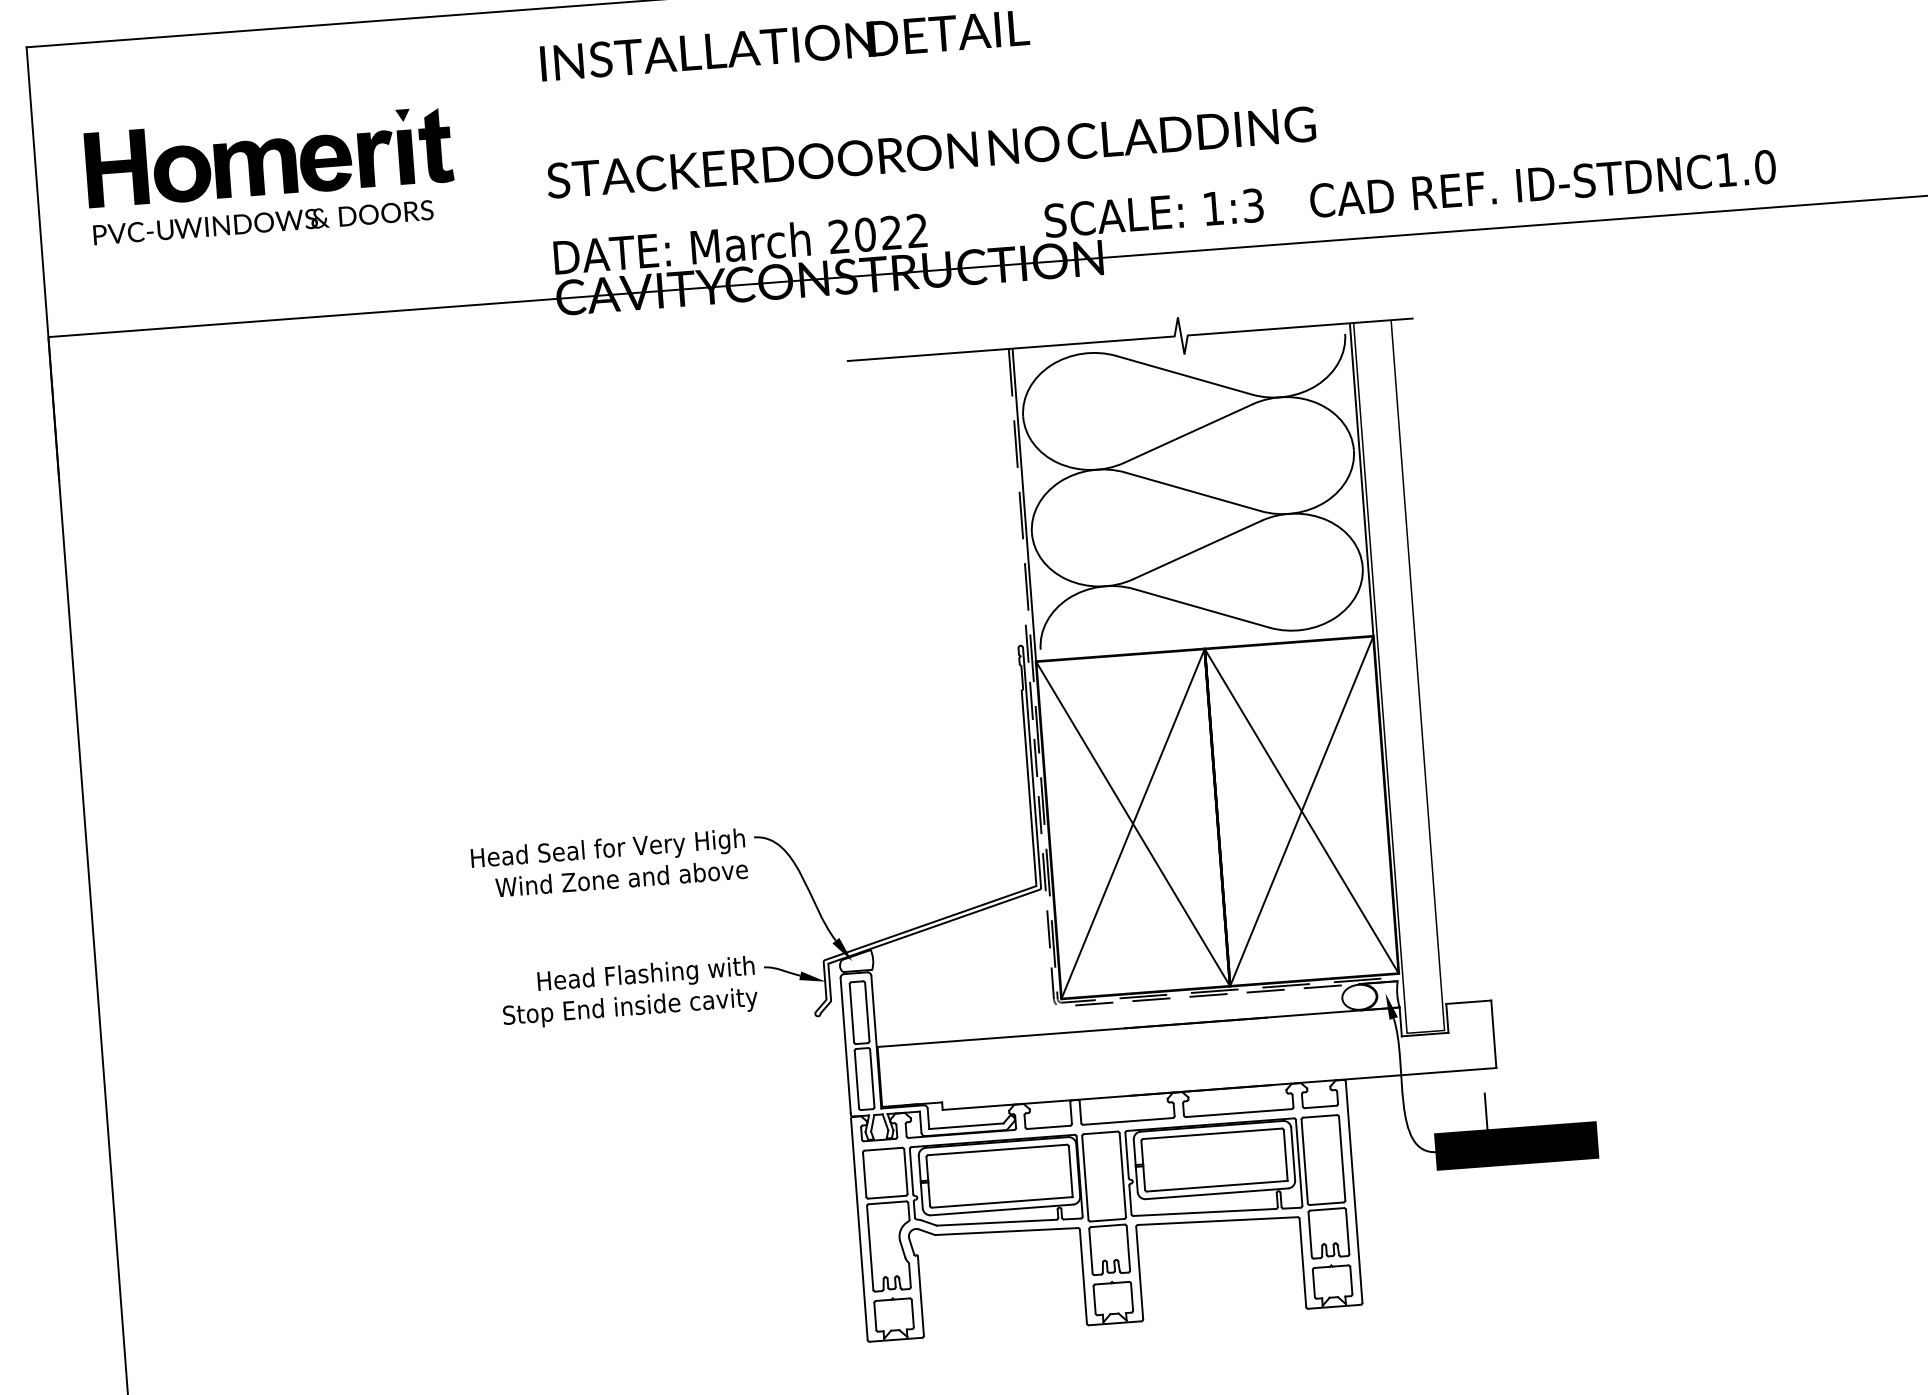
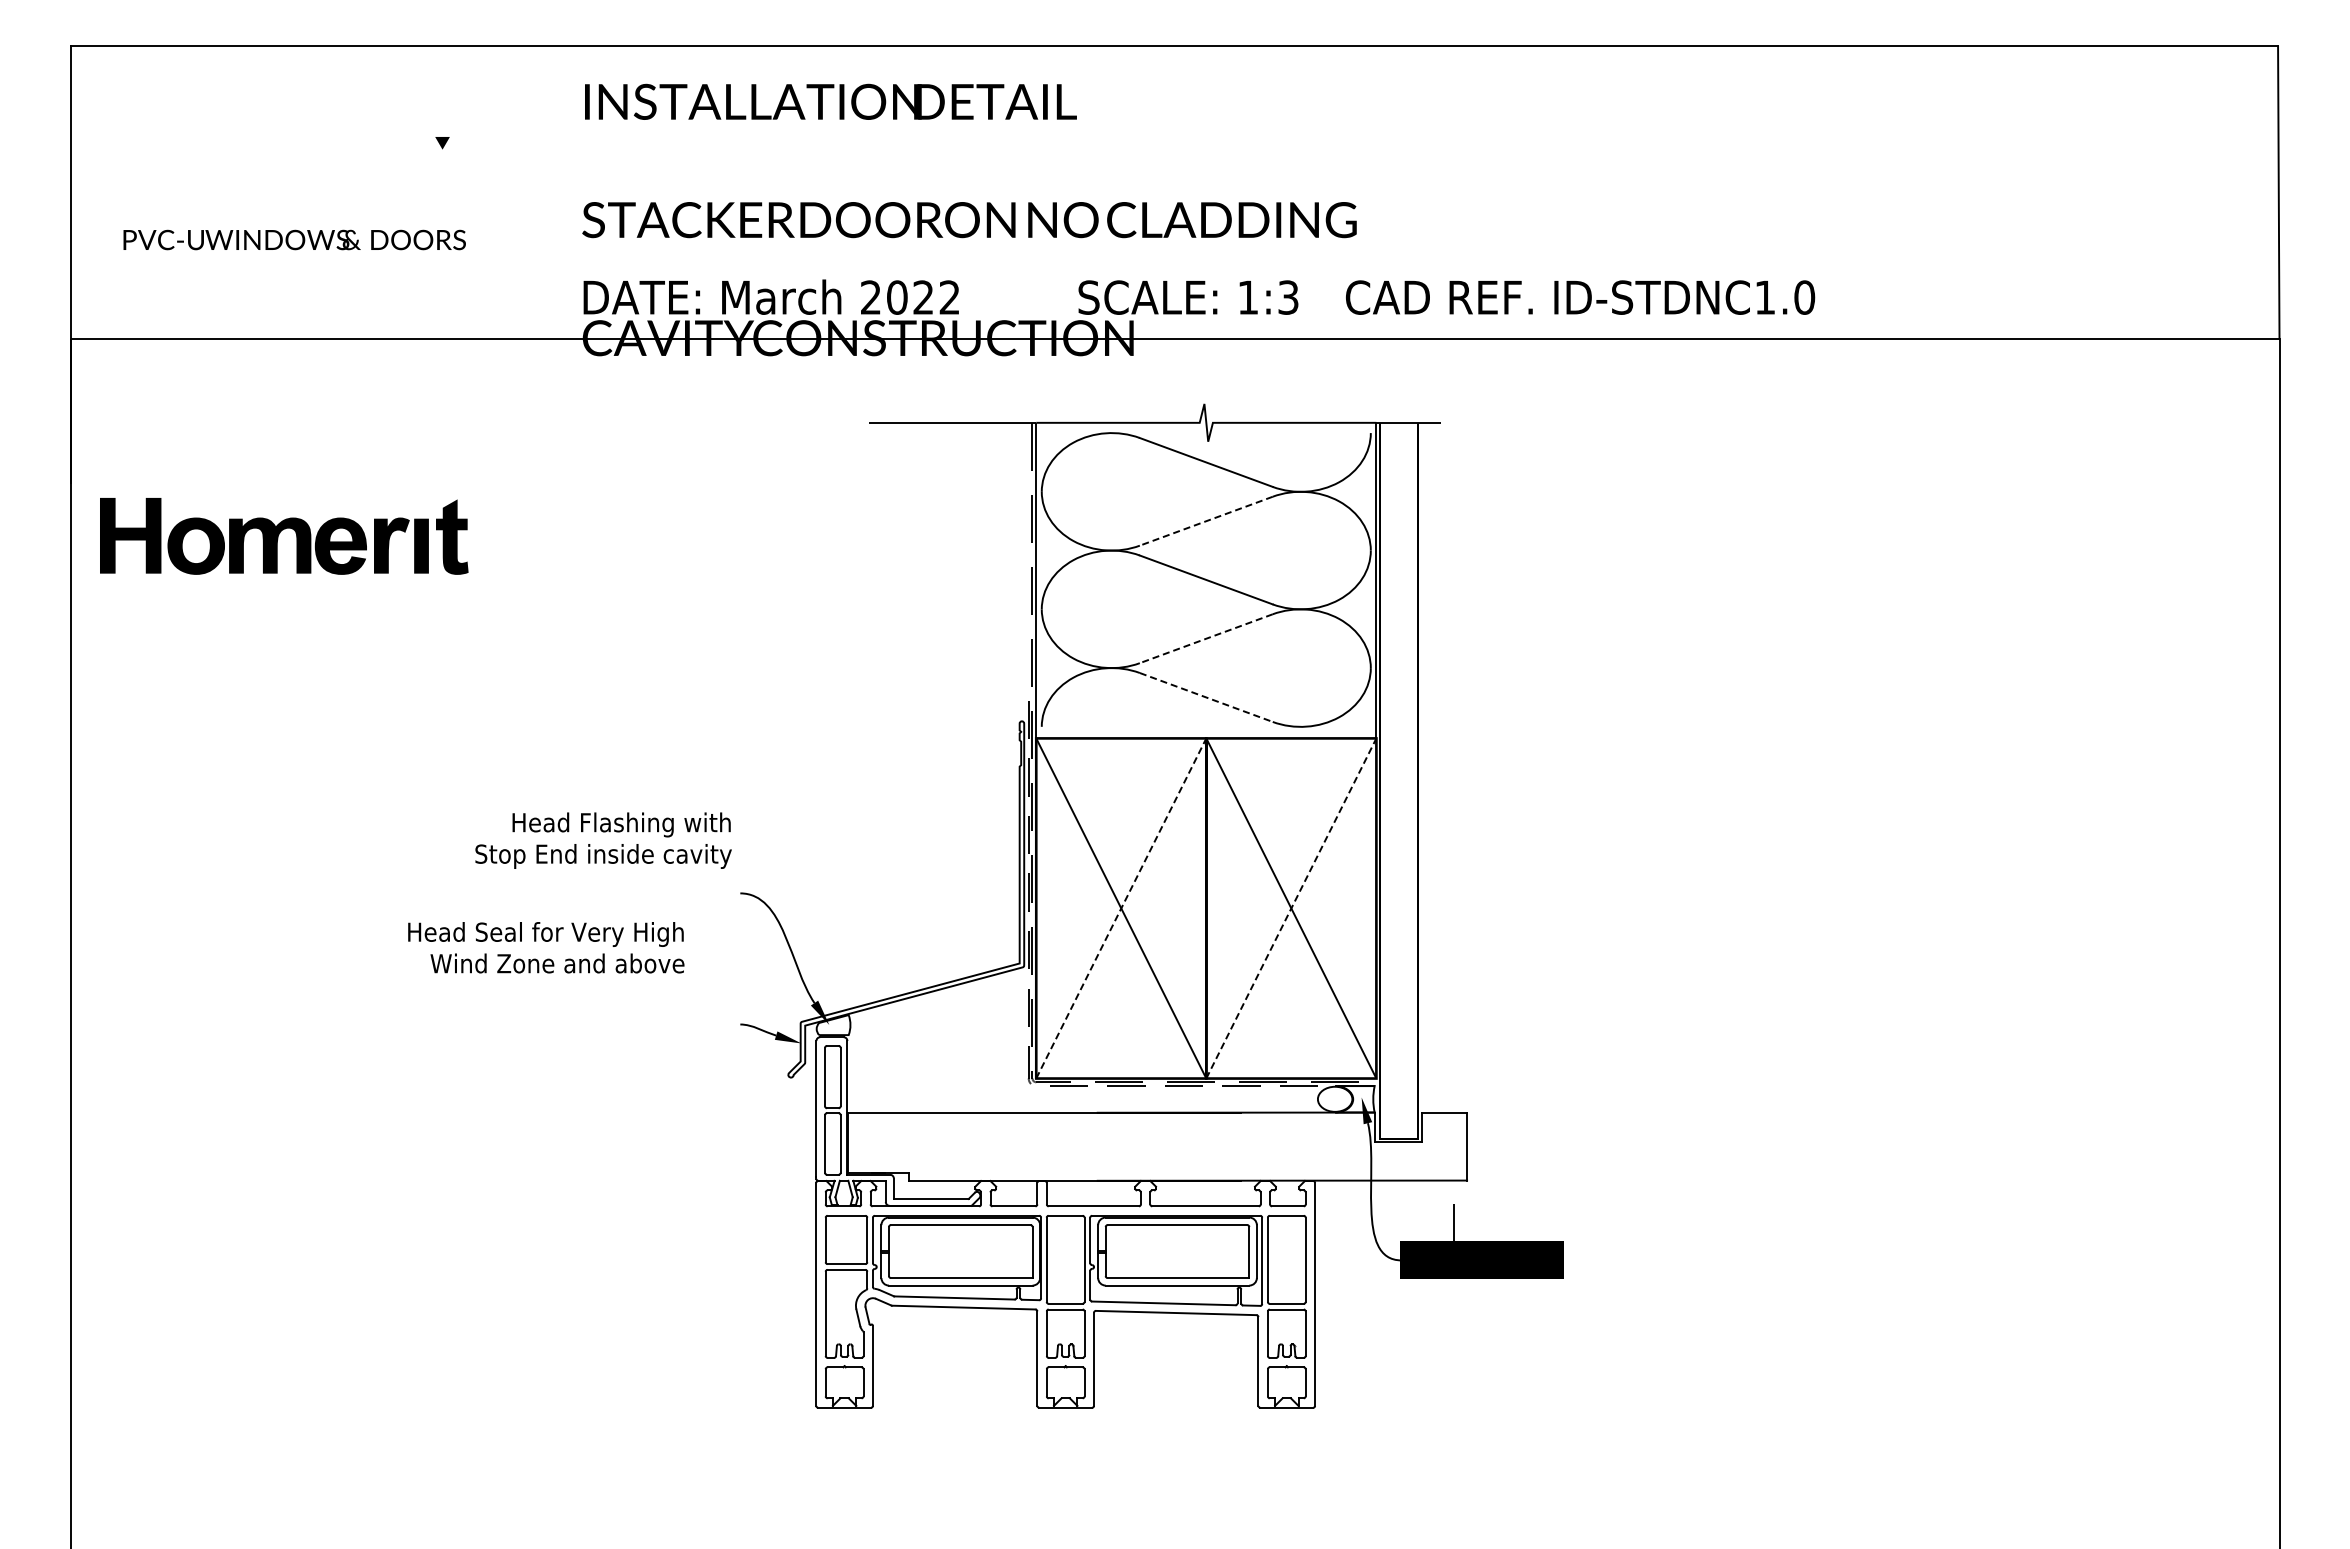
part: (269, 157) -> (284, 536), moved
line: (1188, 433) -> (1206, 521), solid -> dashed
line: (1197, 549) -> (1206, 638), solid -> dashed
line: (1201, 608) -> (1206, 697), solid -> dashed
line: (1301, 811) -> (1291, 908), solid -> dashed
line: (1133, 823) -> (1121, 908), solid -> dashed
text: (609, 863) -> (546, 947), moved
text: (629, 992) -> (603, 840), moved

